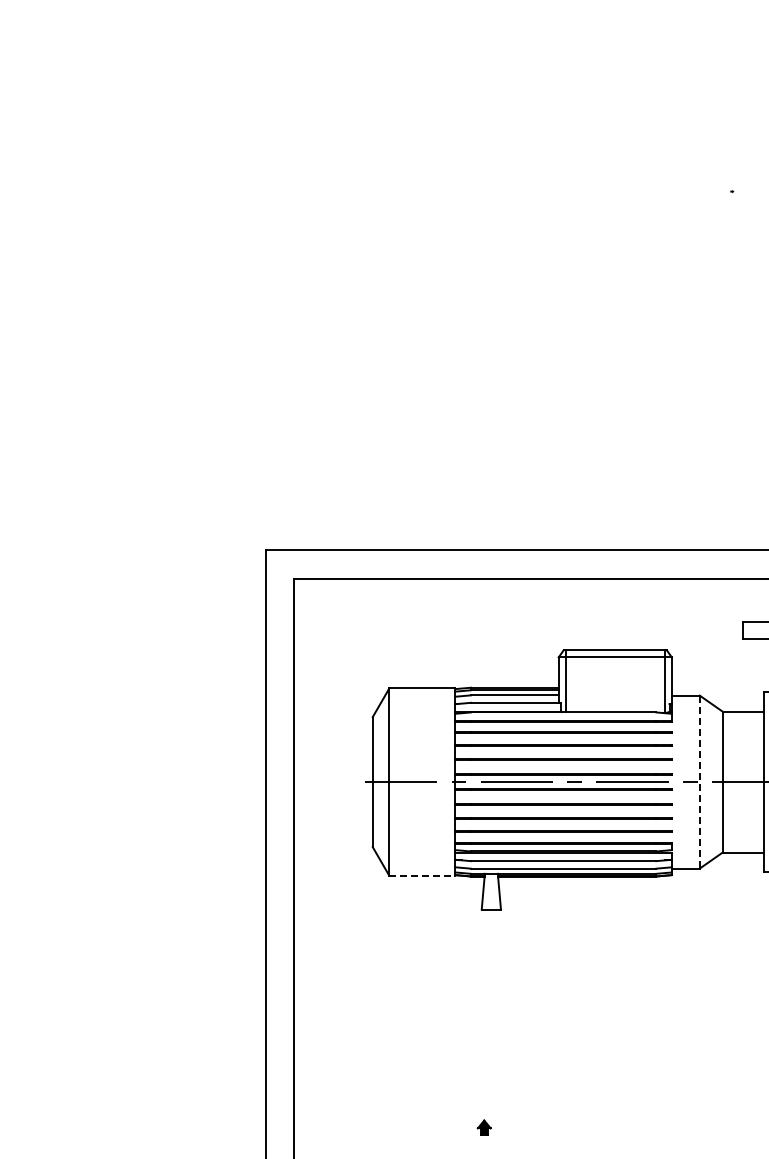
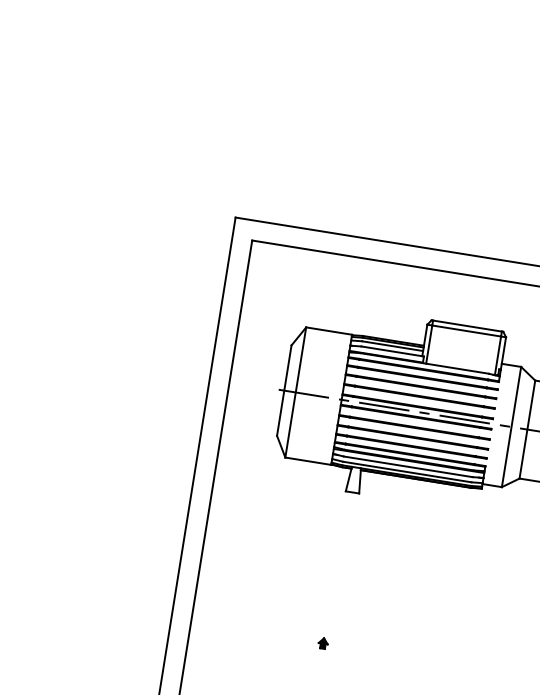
line: (699, 782) -> (511, 427), dashed -> solid
line: (422, 875) -> (308, 461), dashed -> solid

